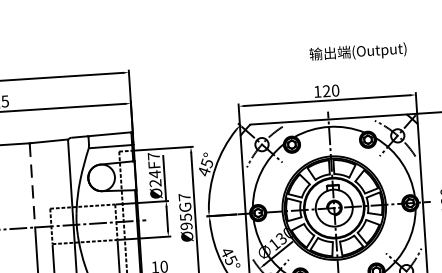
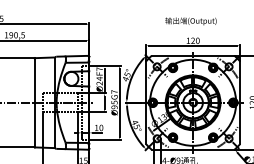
text: (357, 52) -> (190, 21), moved
line: (32, 187) -> (34, 81), dashed -> solid

